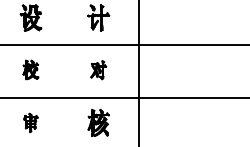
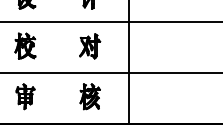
part: (30, 69) -> (25, 45), size x1.43
part: (98, 69) -> (89, 45), size x1.43
part: (30, 122) -> (25, 96), size x1.43

